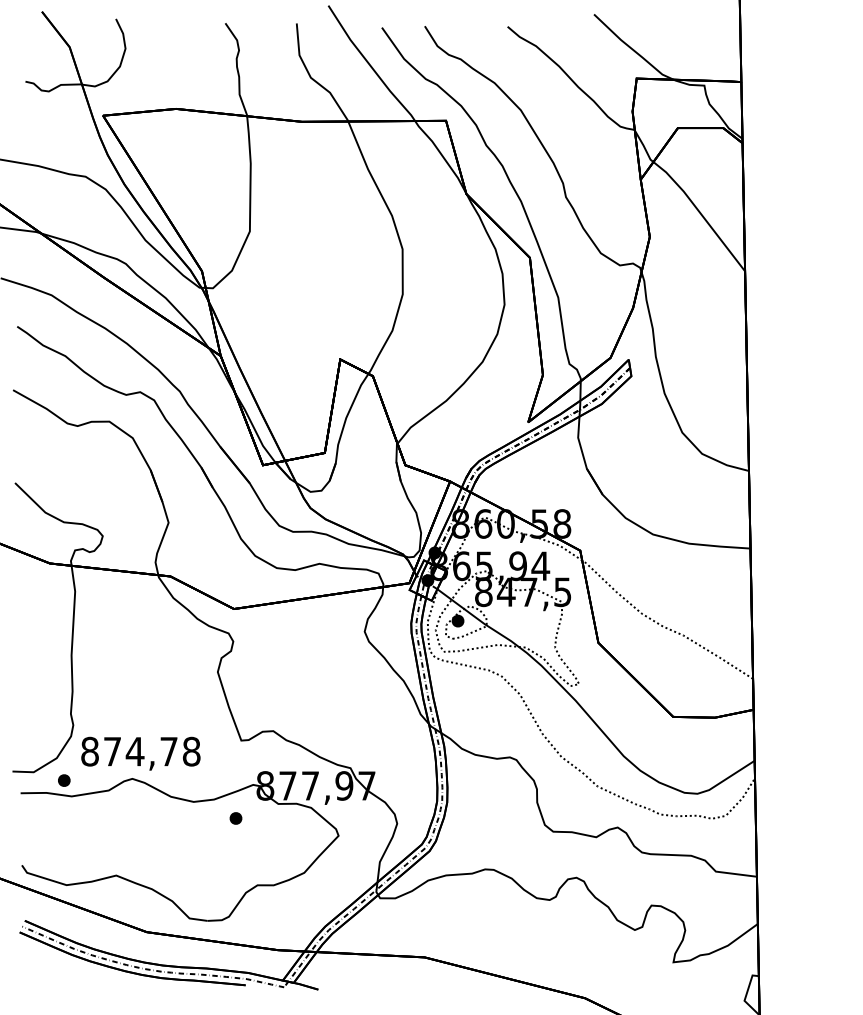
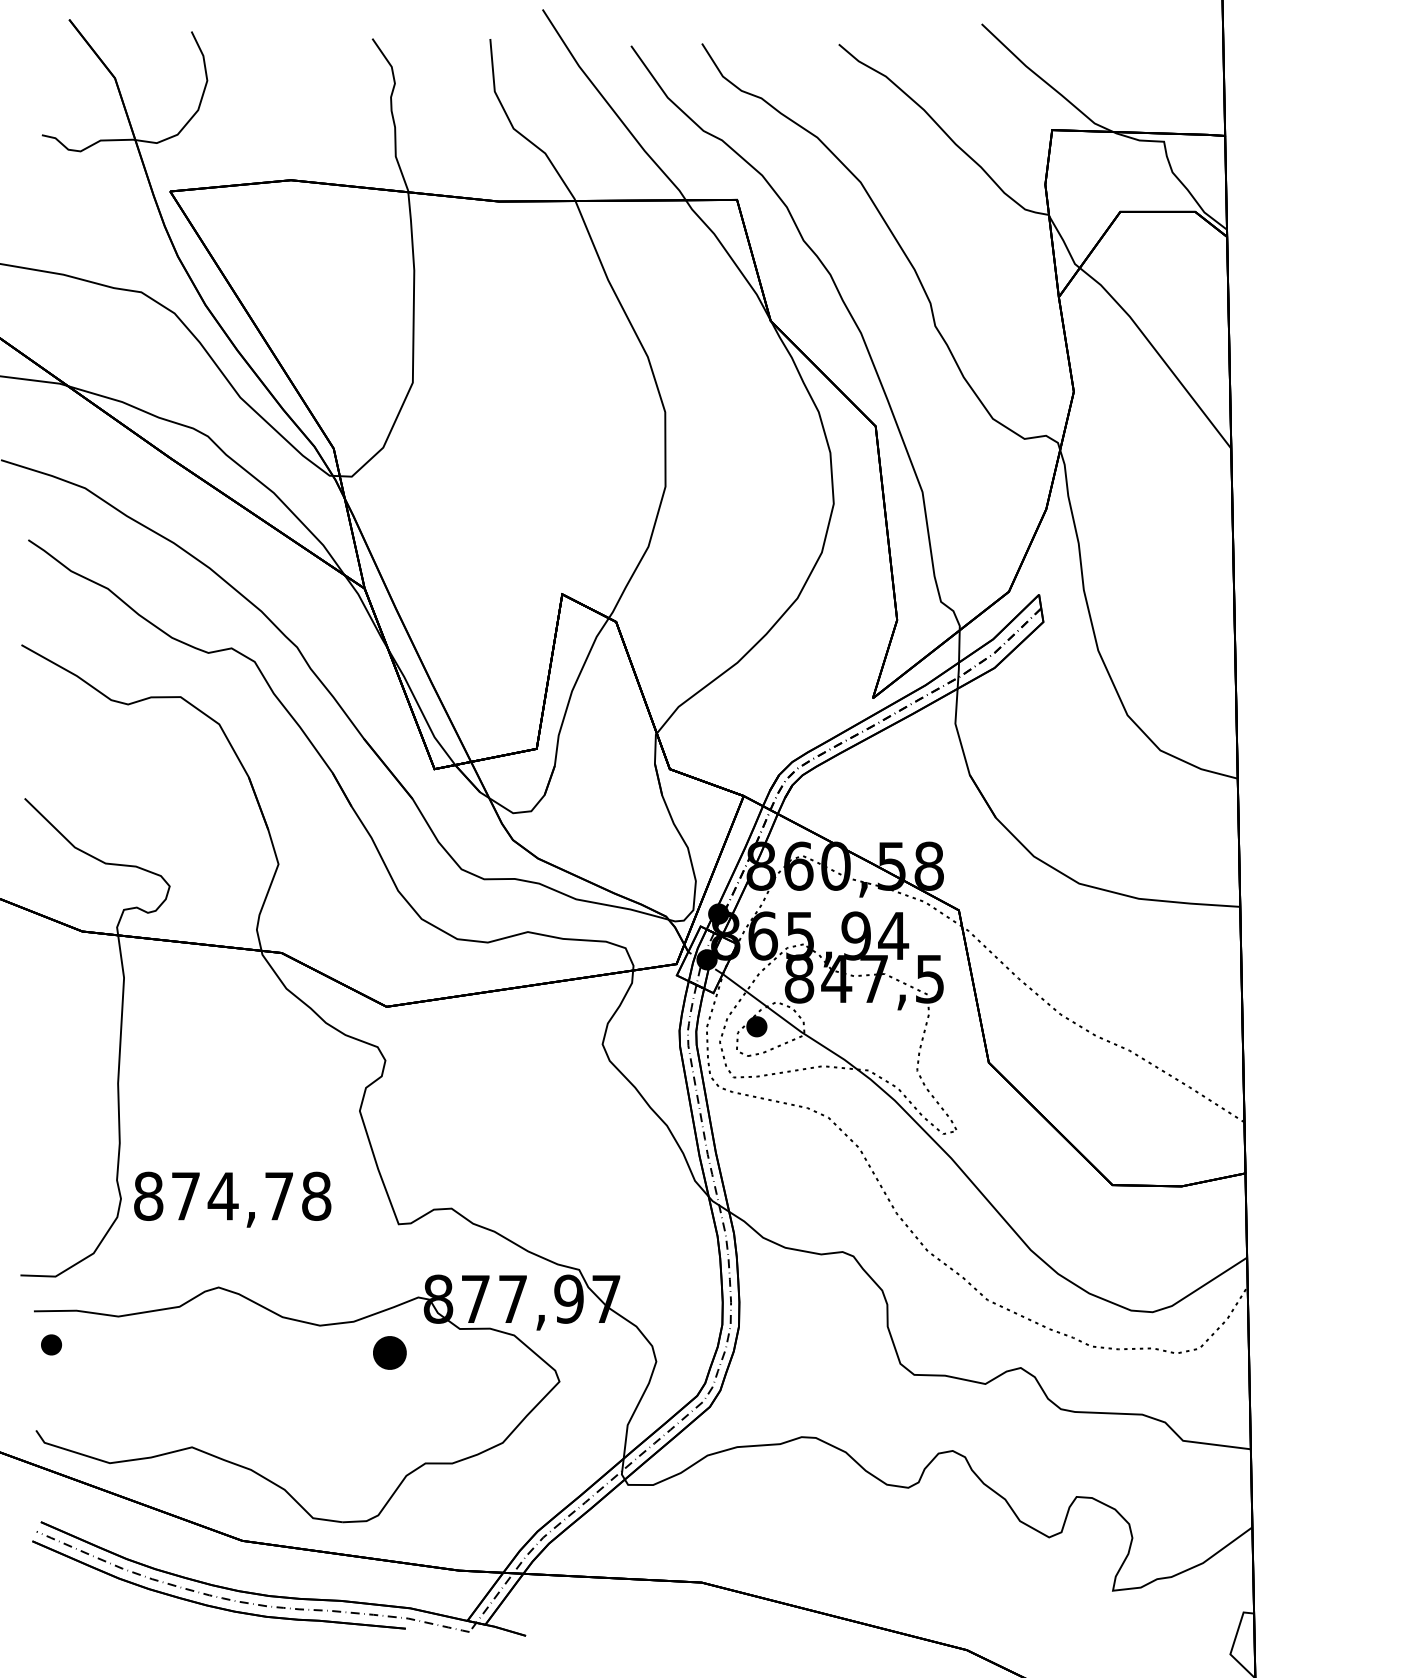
text: (140, 753) -> (232, 1199), moved
part: (64, 780) -> (51, 1344), moved
part: (235, 818) -> (389, 1353), size x1.6

